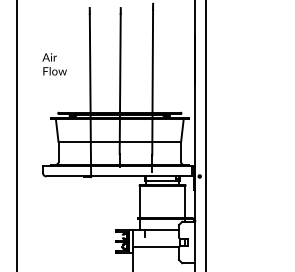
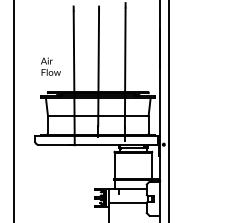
text: (54, 64) -> (50, 66), moved

